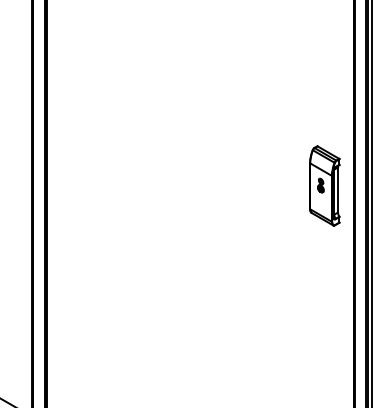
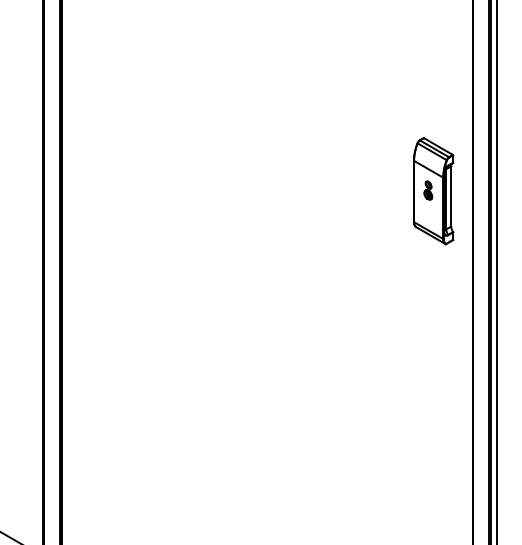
part: (324, 185) -> (433, 190), moved

